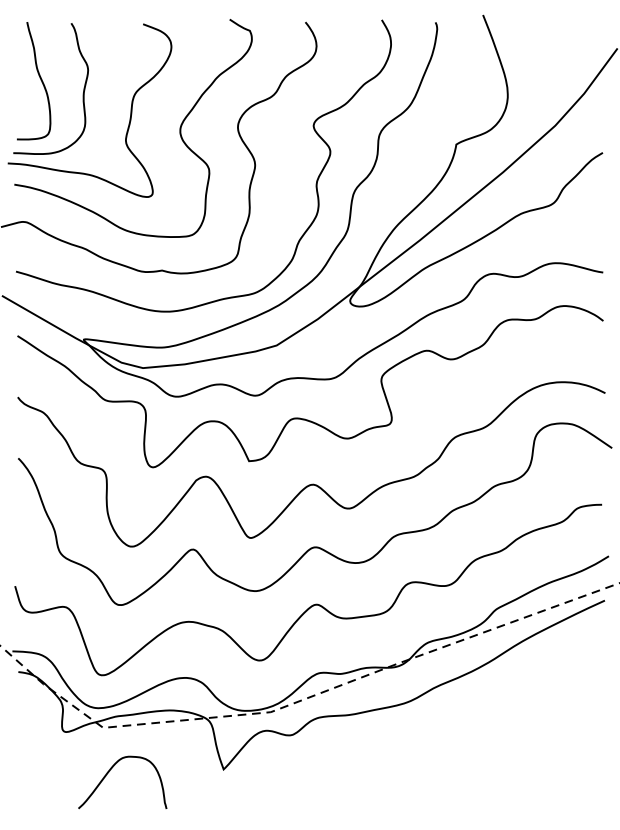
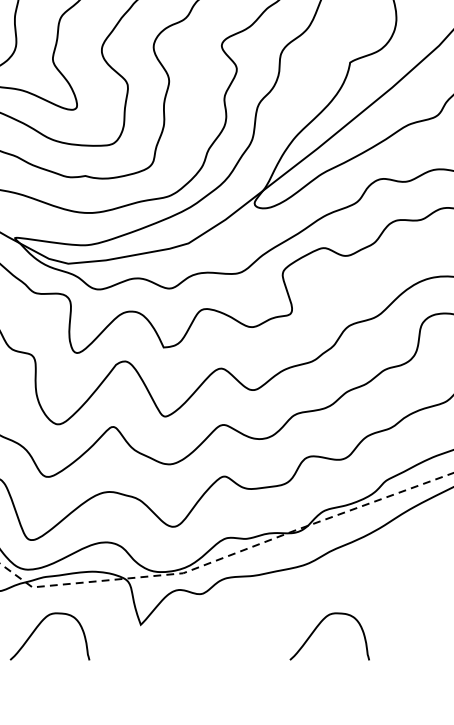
curve: (420, 772) -> (317, 627), added

